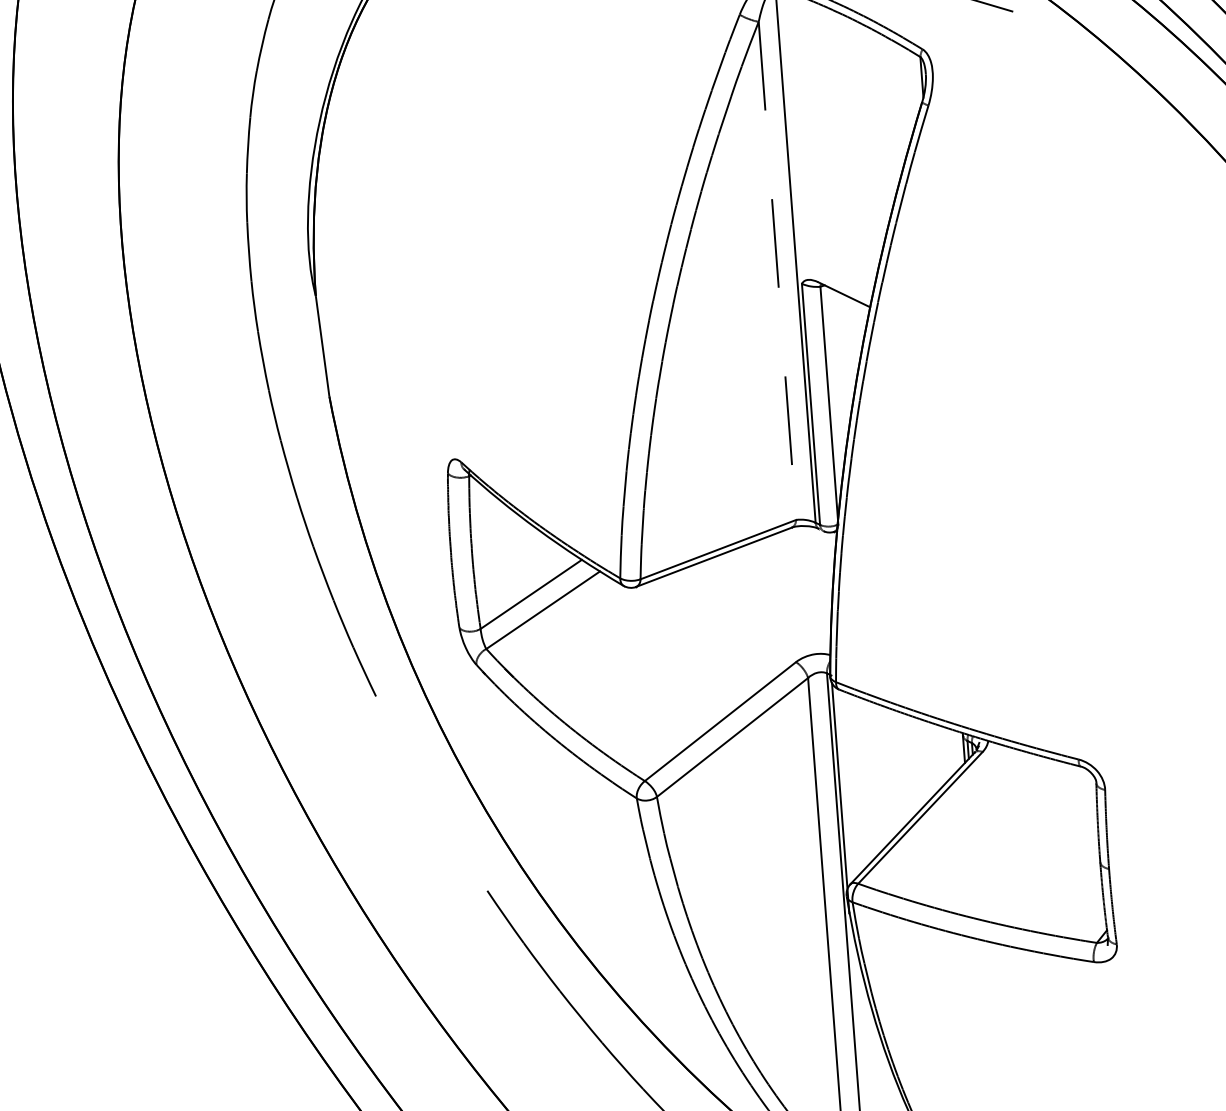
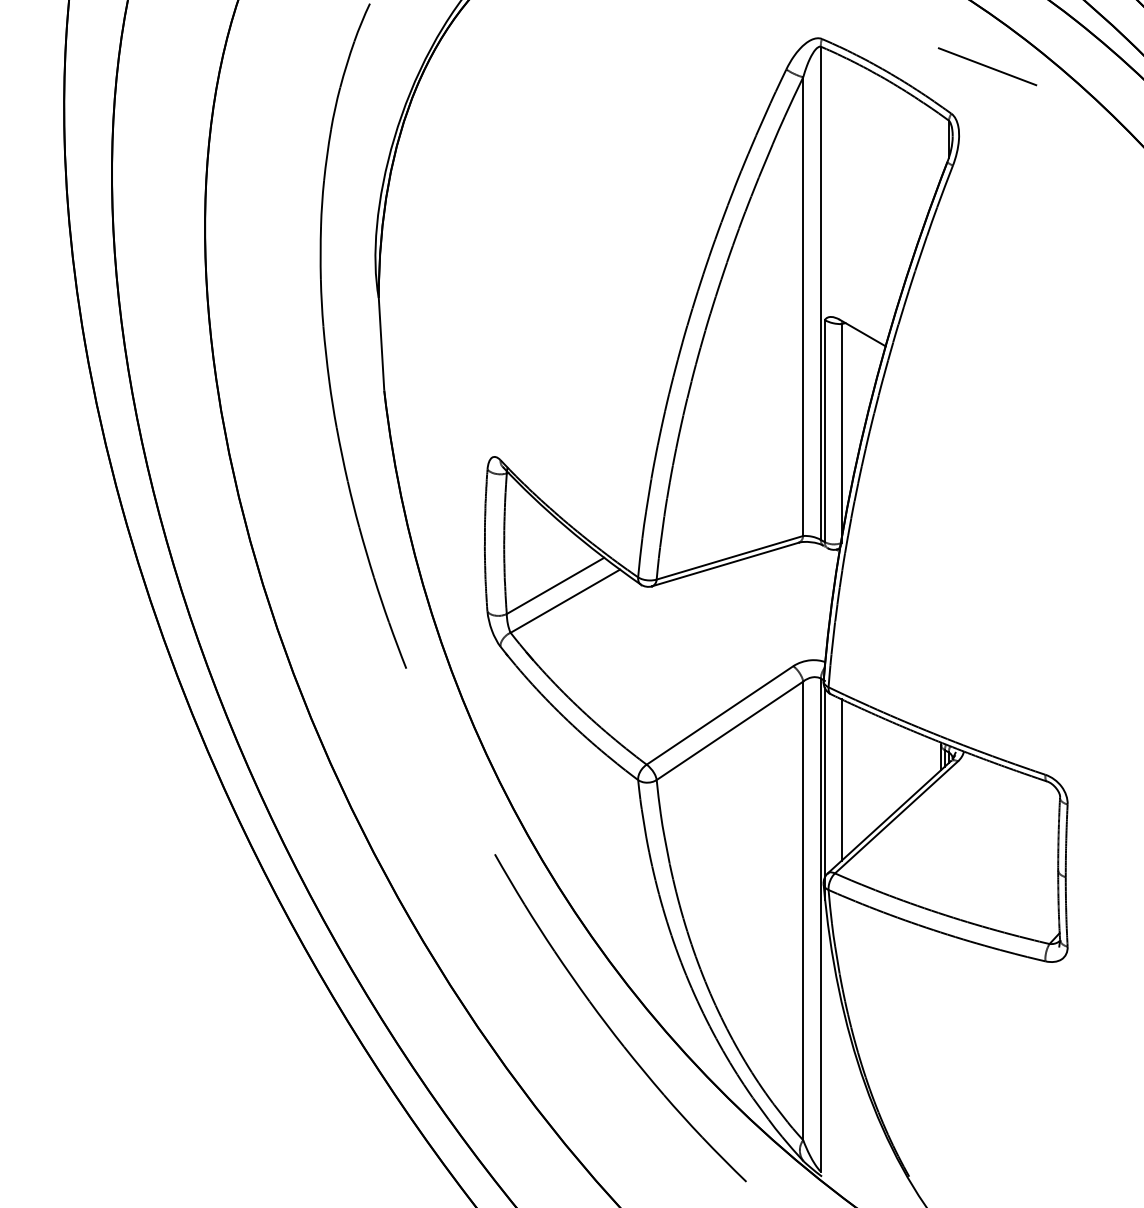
line: (777, 271) -> (803, 307), dashed -> solid
line: (857, 781) -> (841, 779), added

